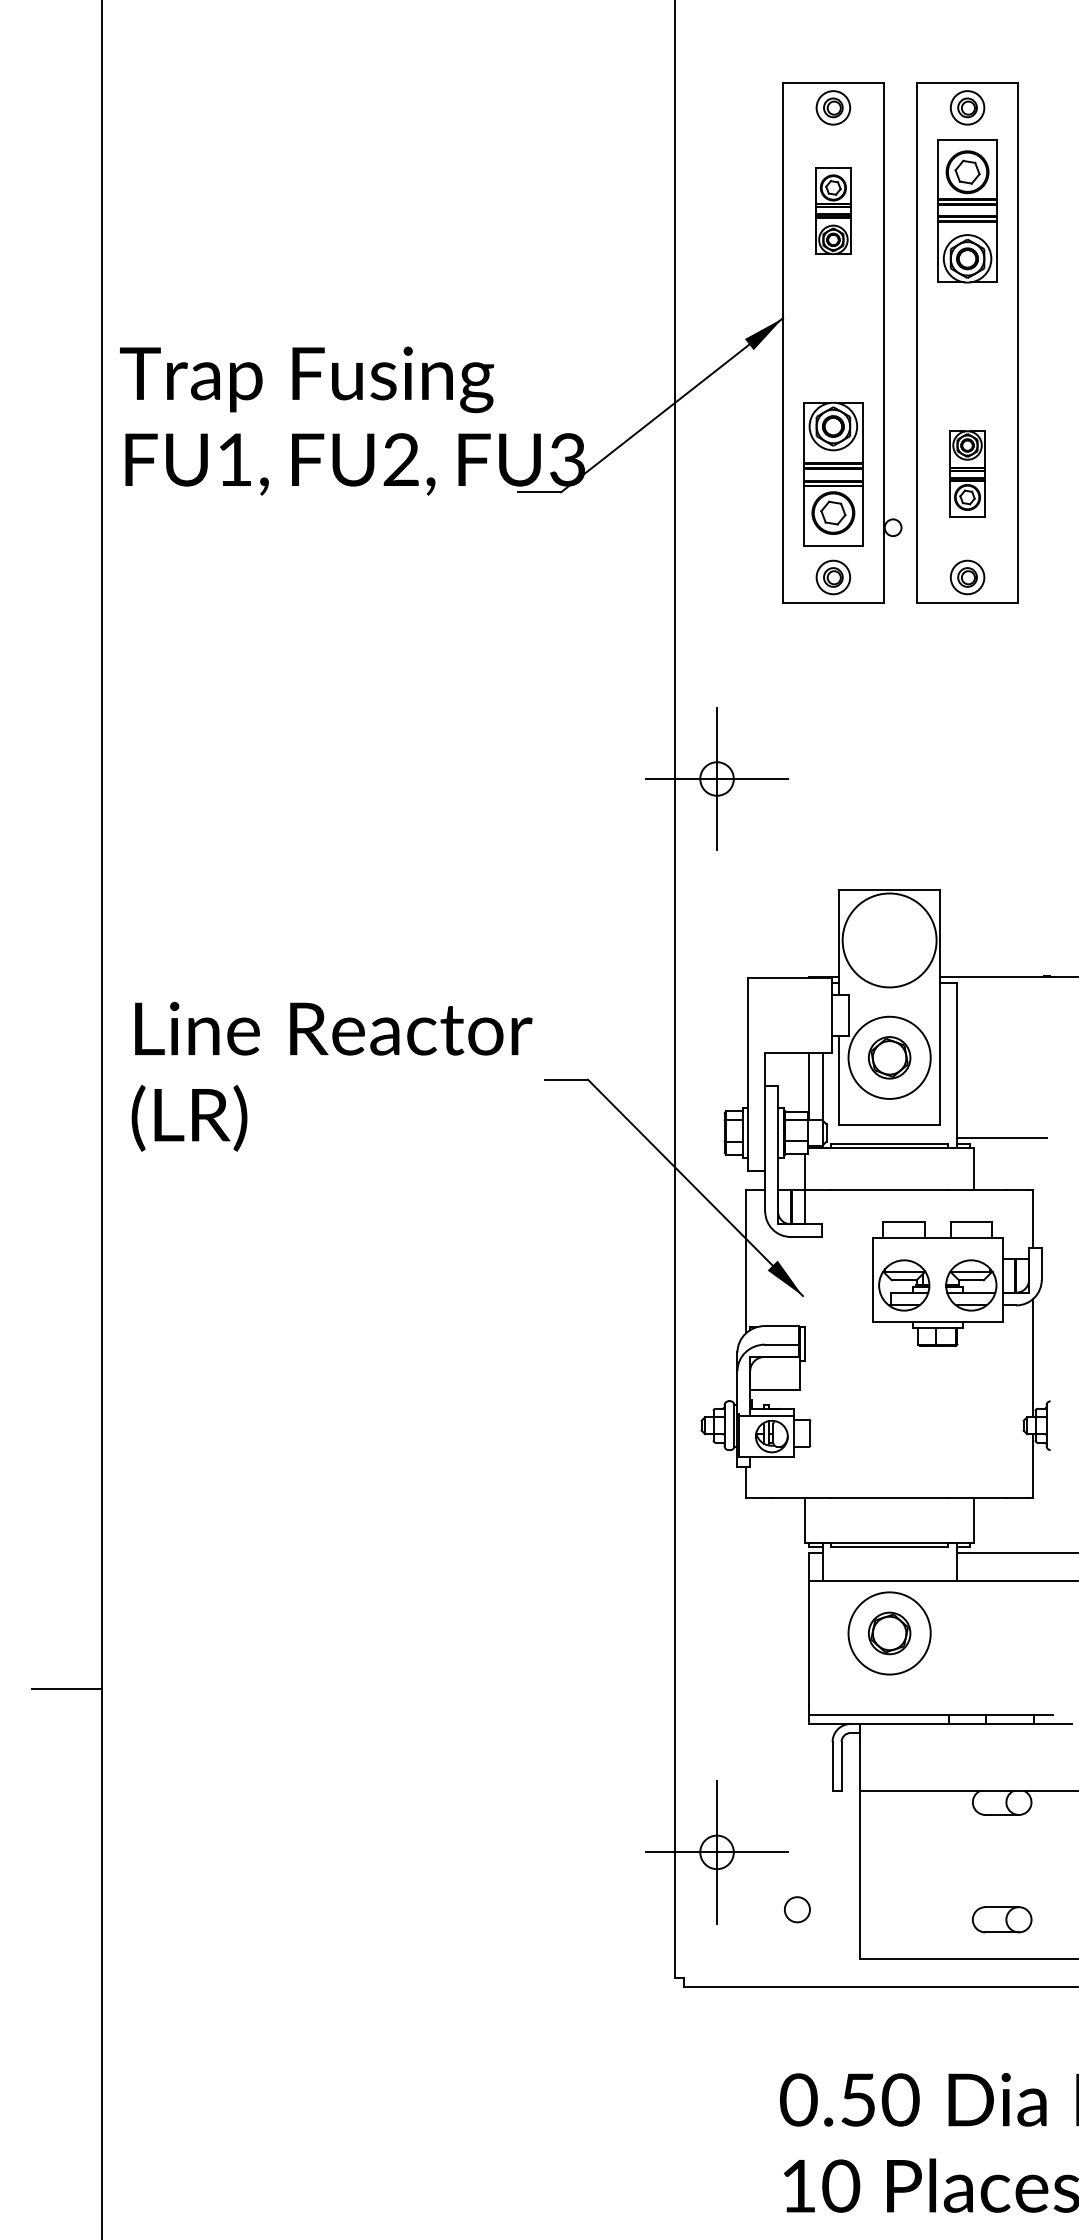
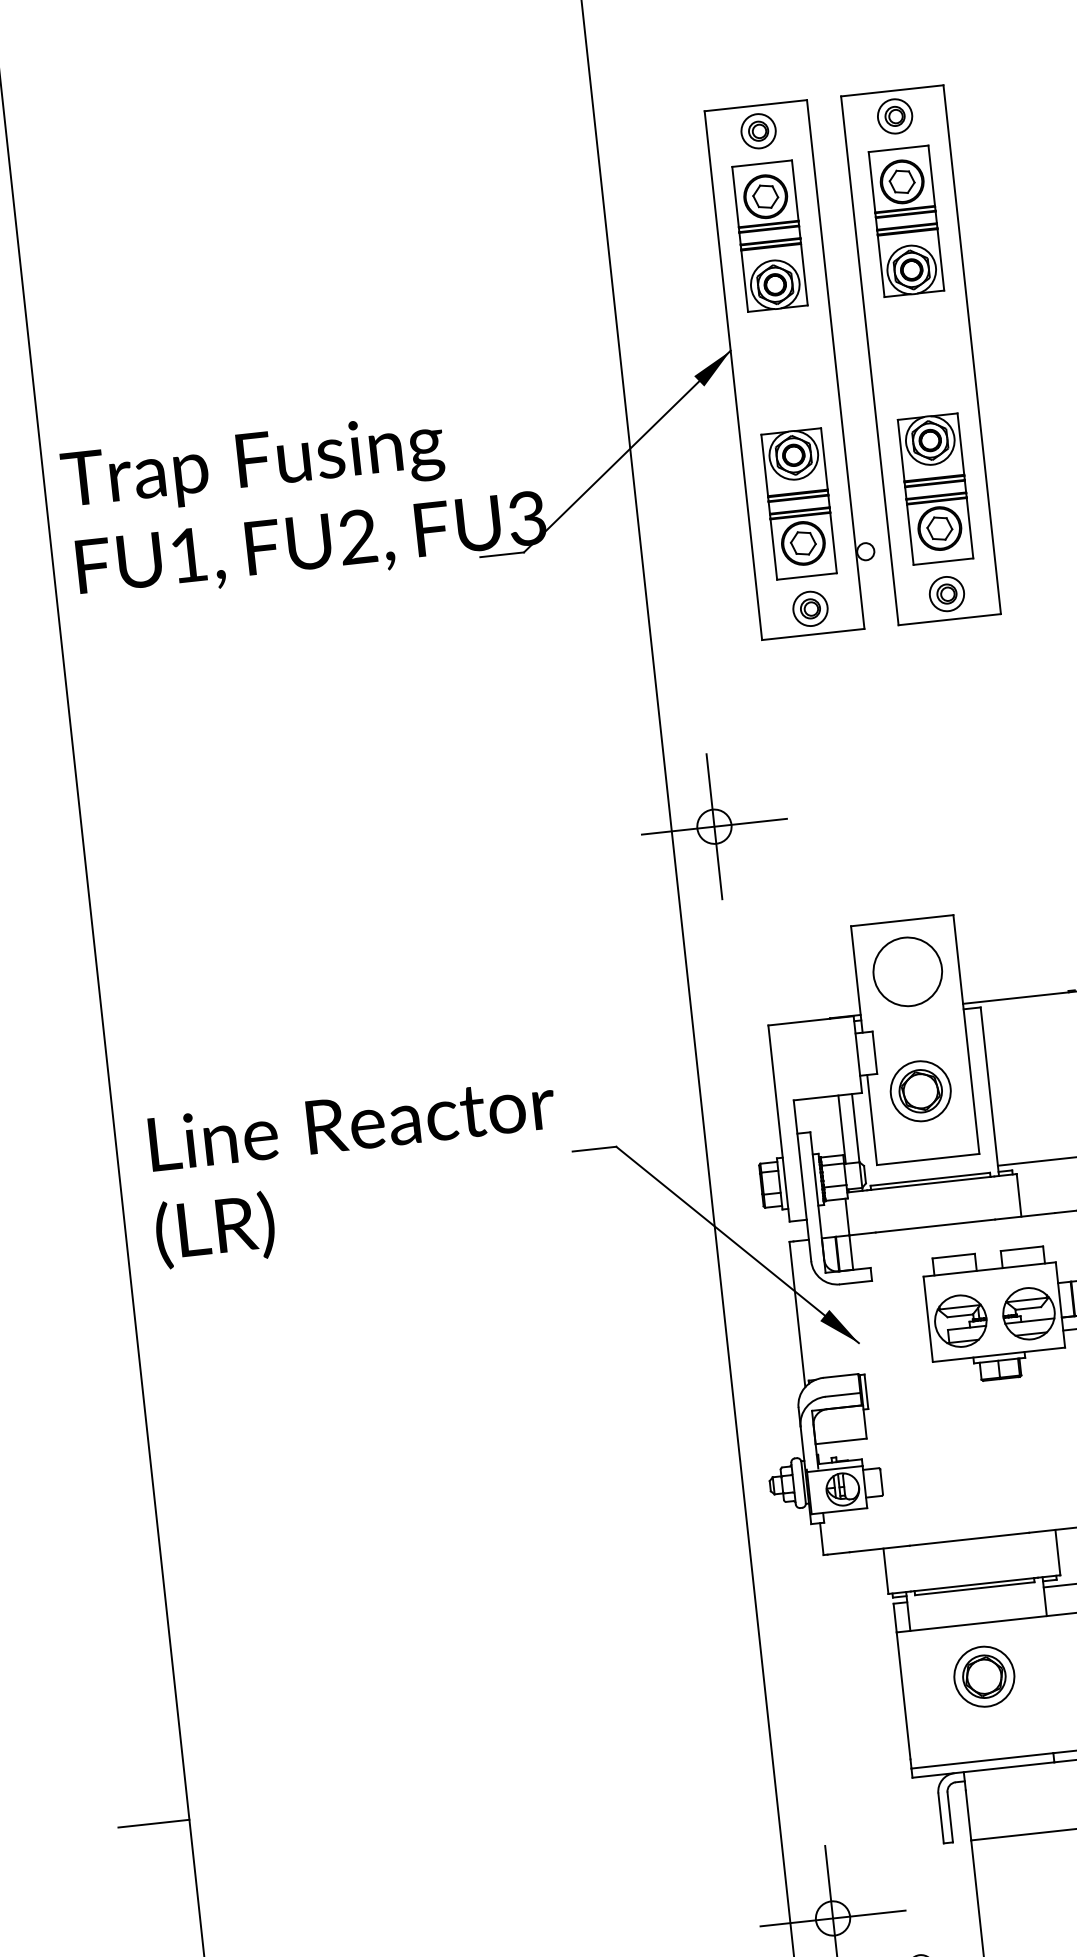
part: (833, 211) -> (770, 236), size x1.67
part: (967, 473) -> (935, 488), size x1.67
circle: (889, 940) -> (907, 971), size x0.71
circle: (889, 1057) -> (920, 1090), size x0.71
circle: (889, 1633) -> (984, 1676), size x0.71

